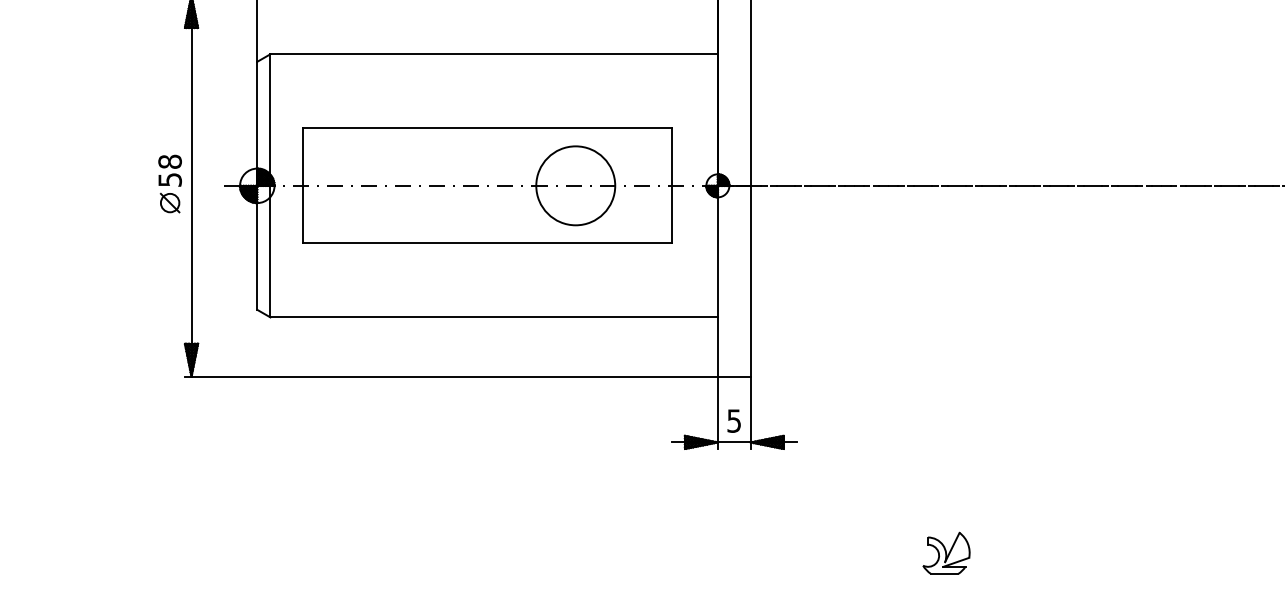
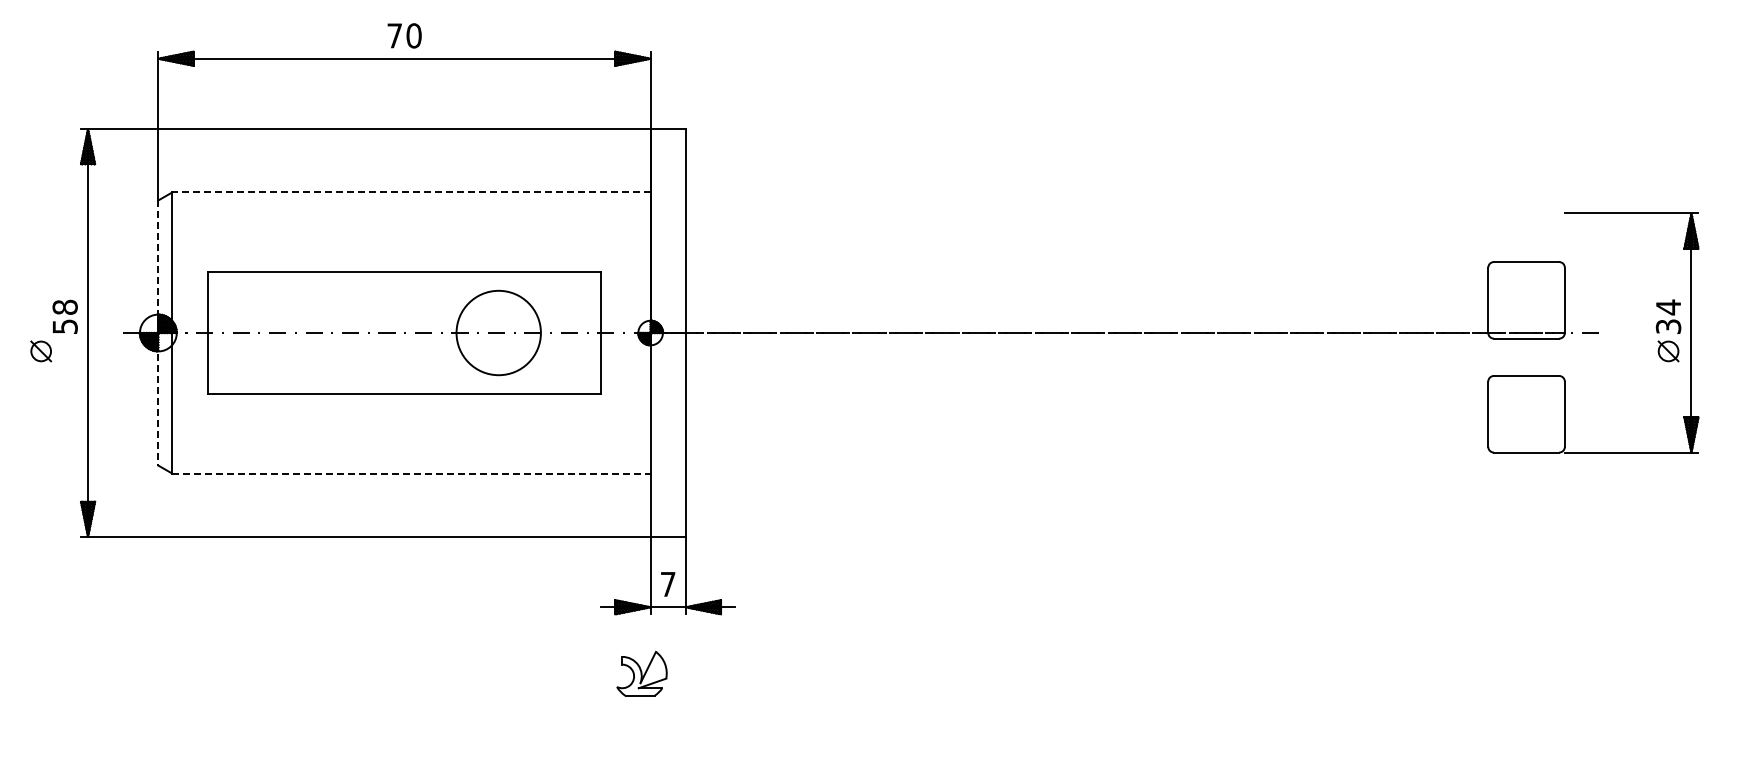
line: (494, 54) -> (411, 192), solid -> dashed
line: (257, 186) -> (158, 333), solid -> dashed
part: (170, 203) -> (41, 351), moved
line: (495, 317) -> (412, 473), solid -> dashed
text: (734, 421) -> (668, 584), 5 -> 7
part: (946, 553) -> (641, 673), moved

